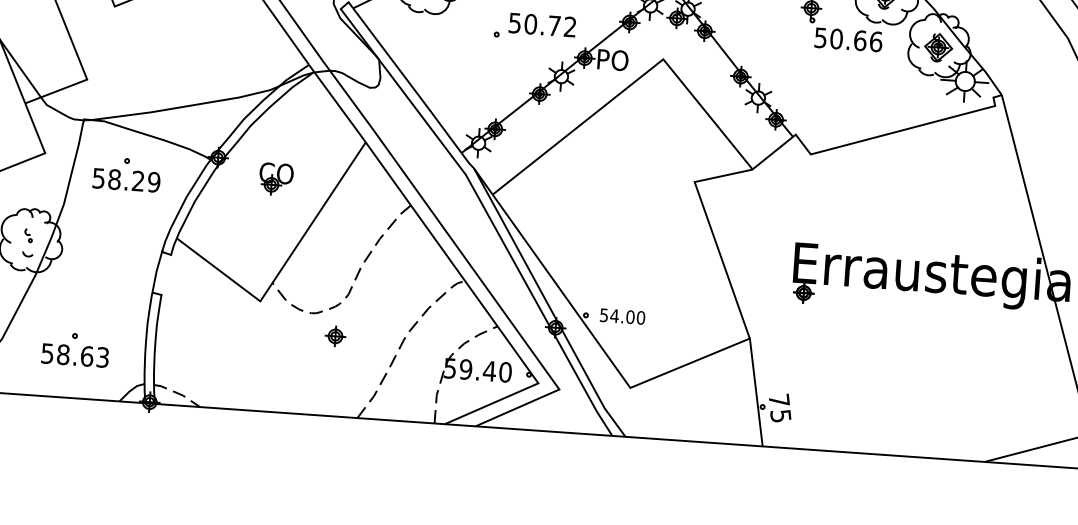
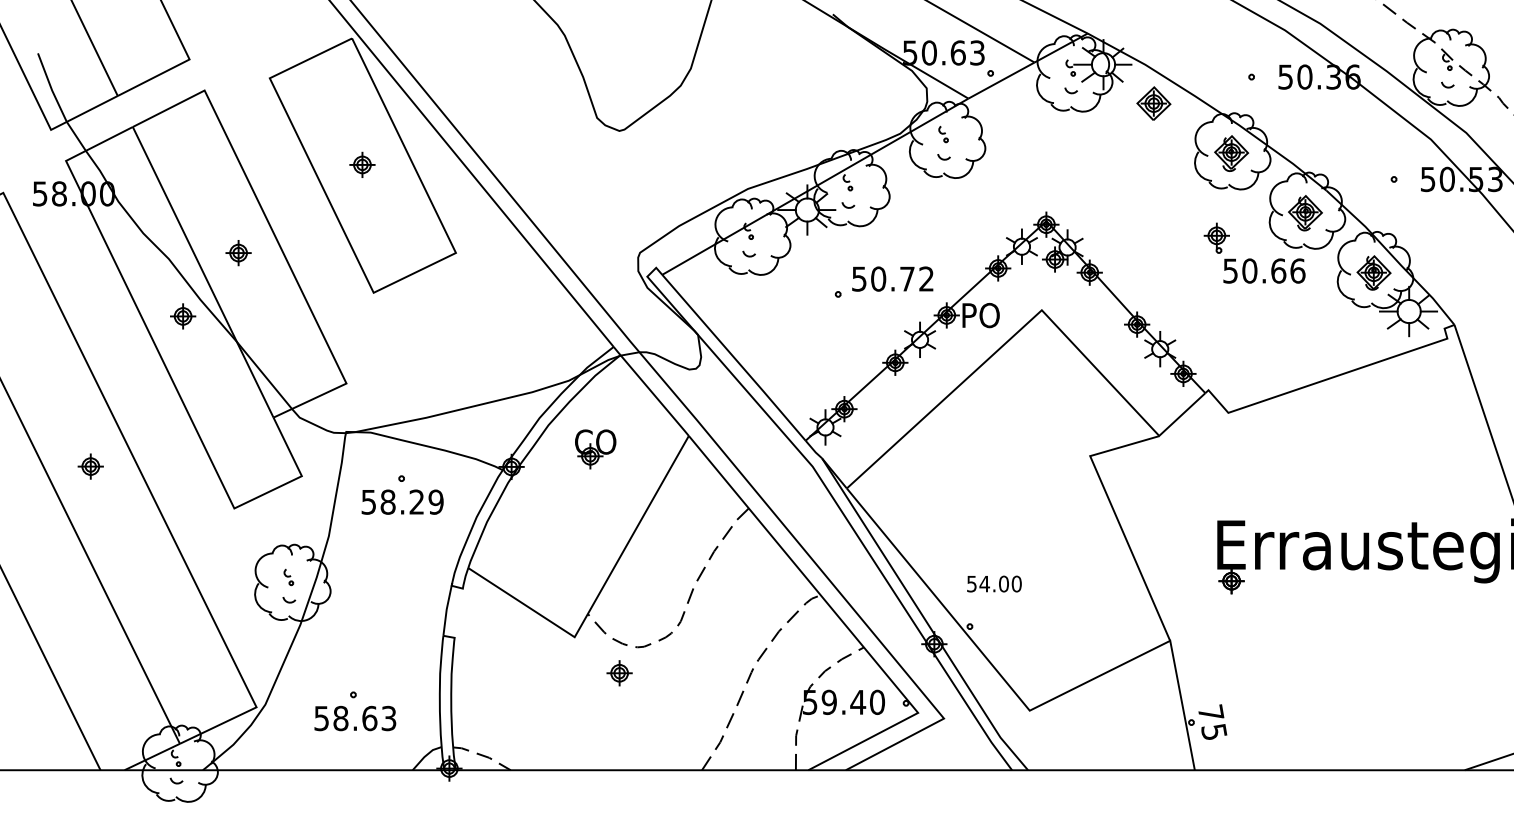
part: (276, 179) -> (595, 449), moved
text: (622, 316) -> (994, 583), moved
part: (335, 336) -> (619, 673), moved

